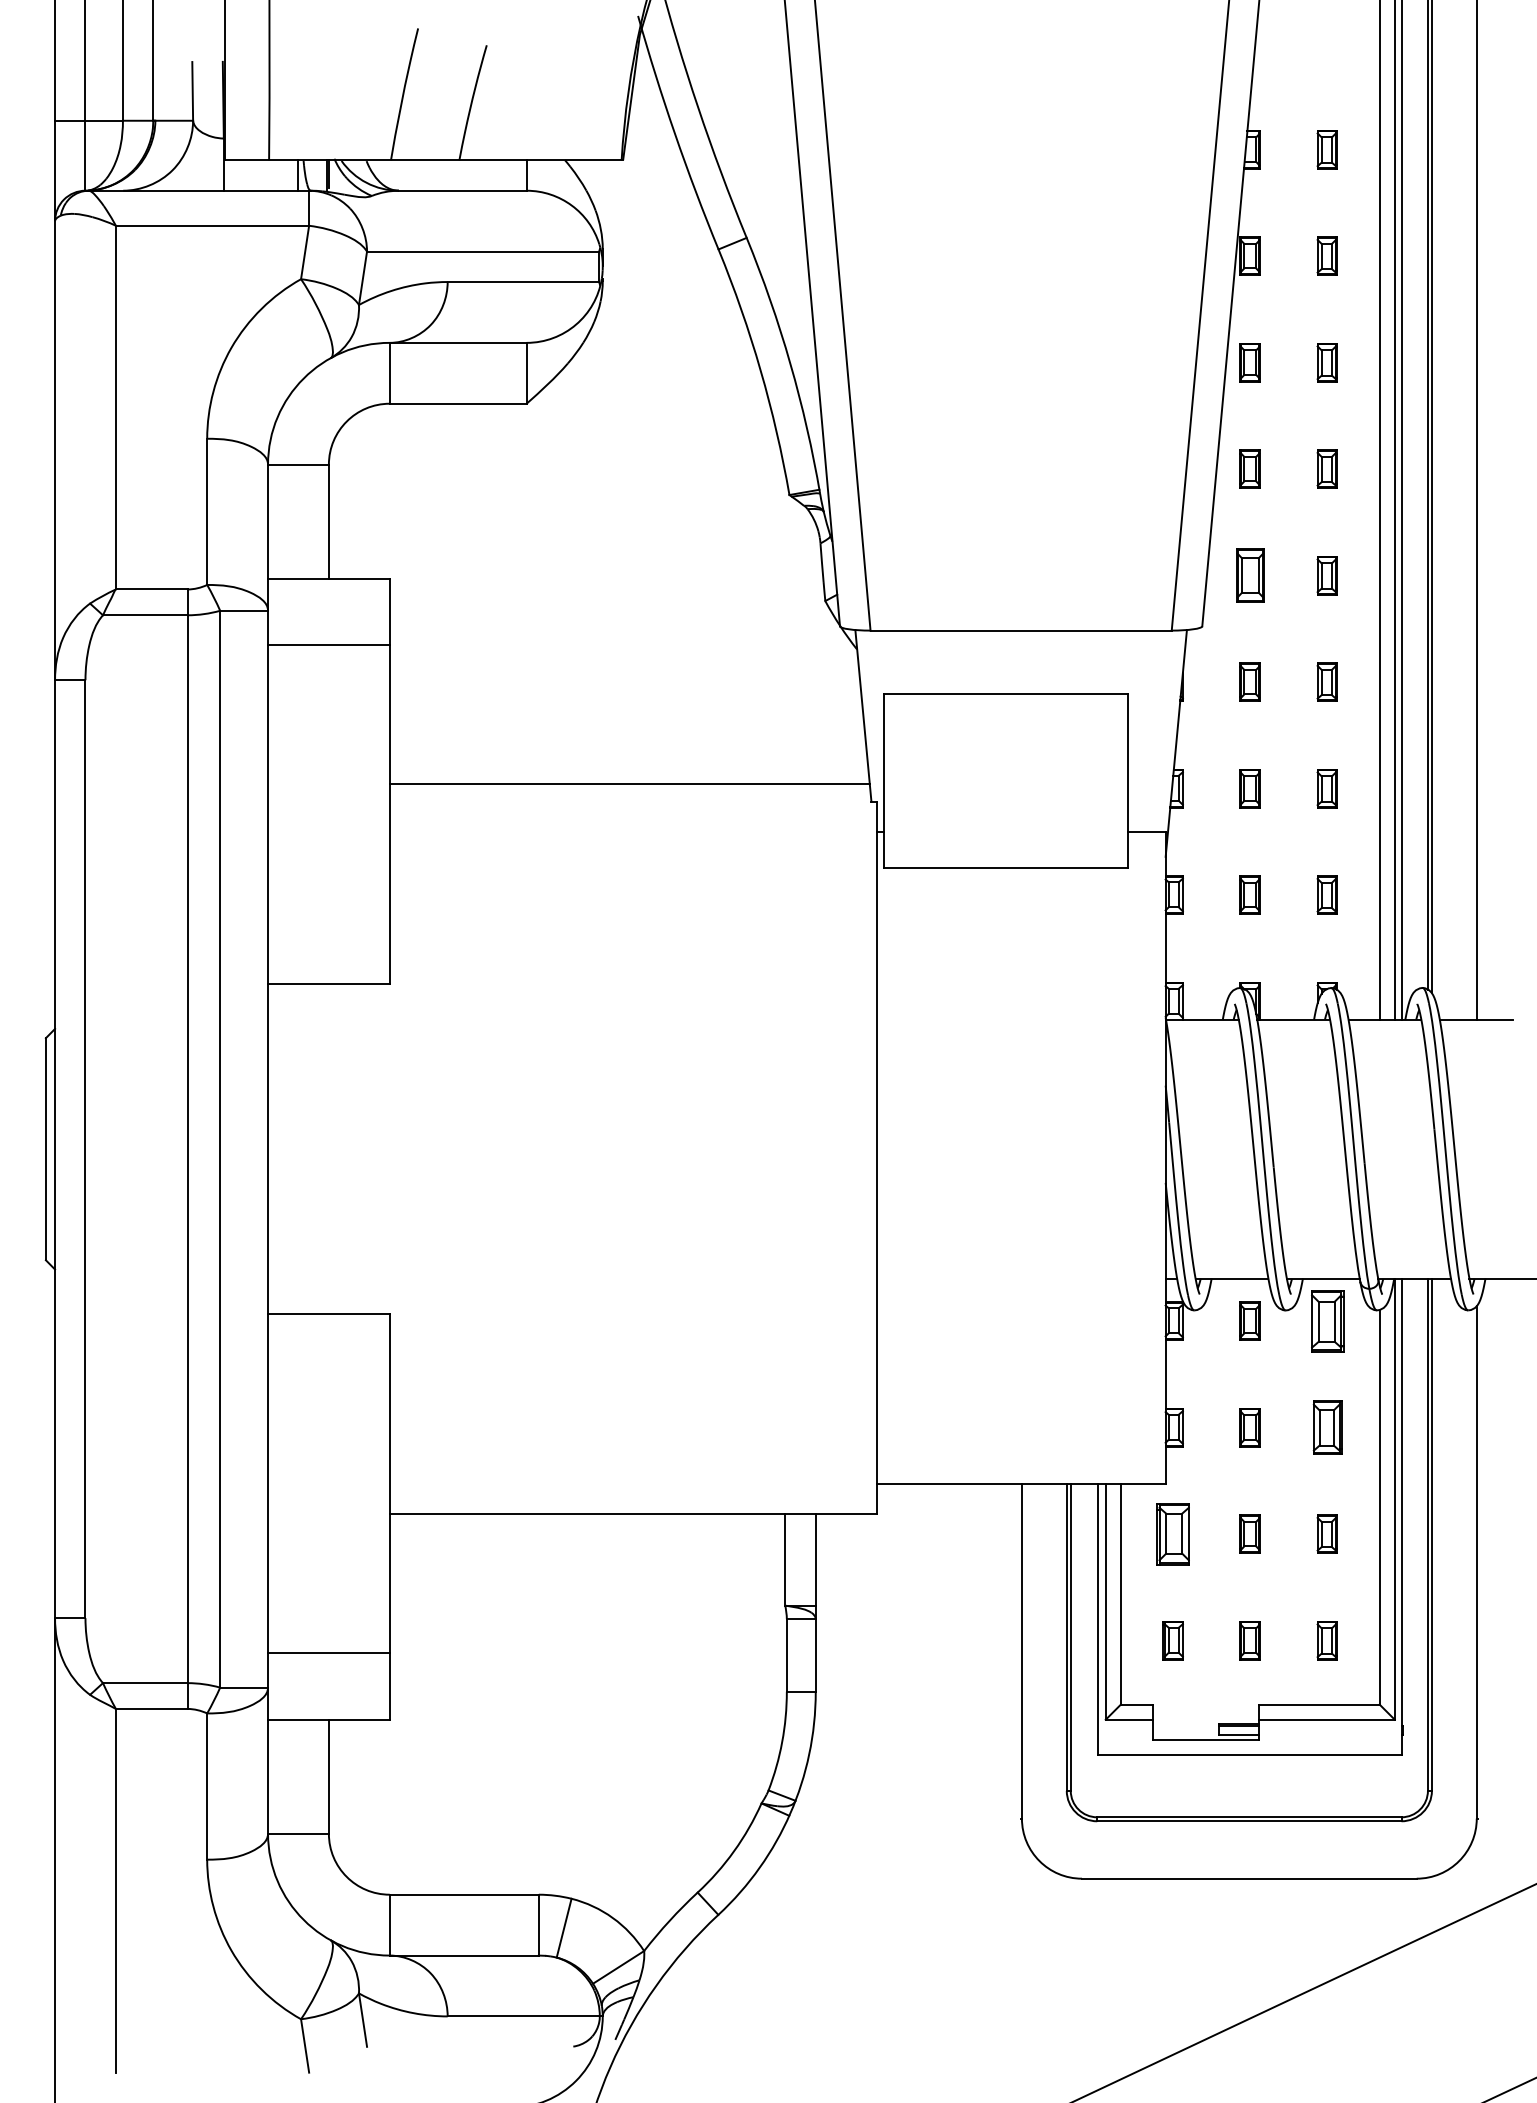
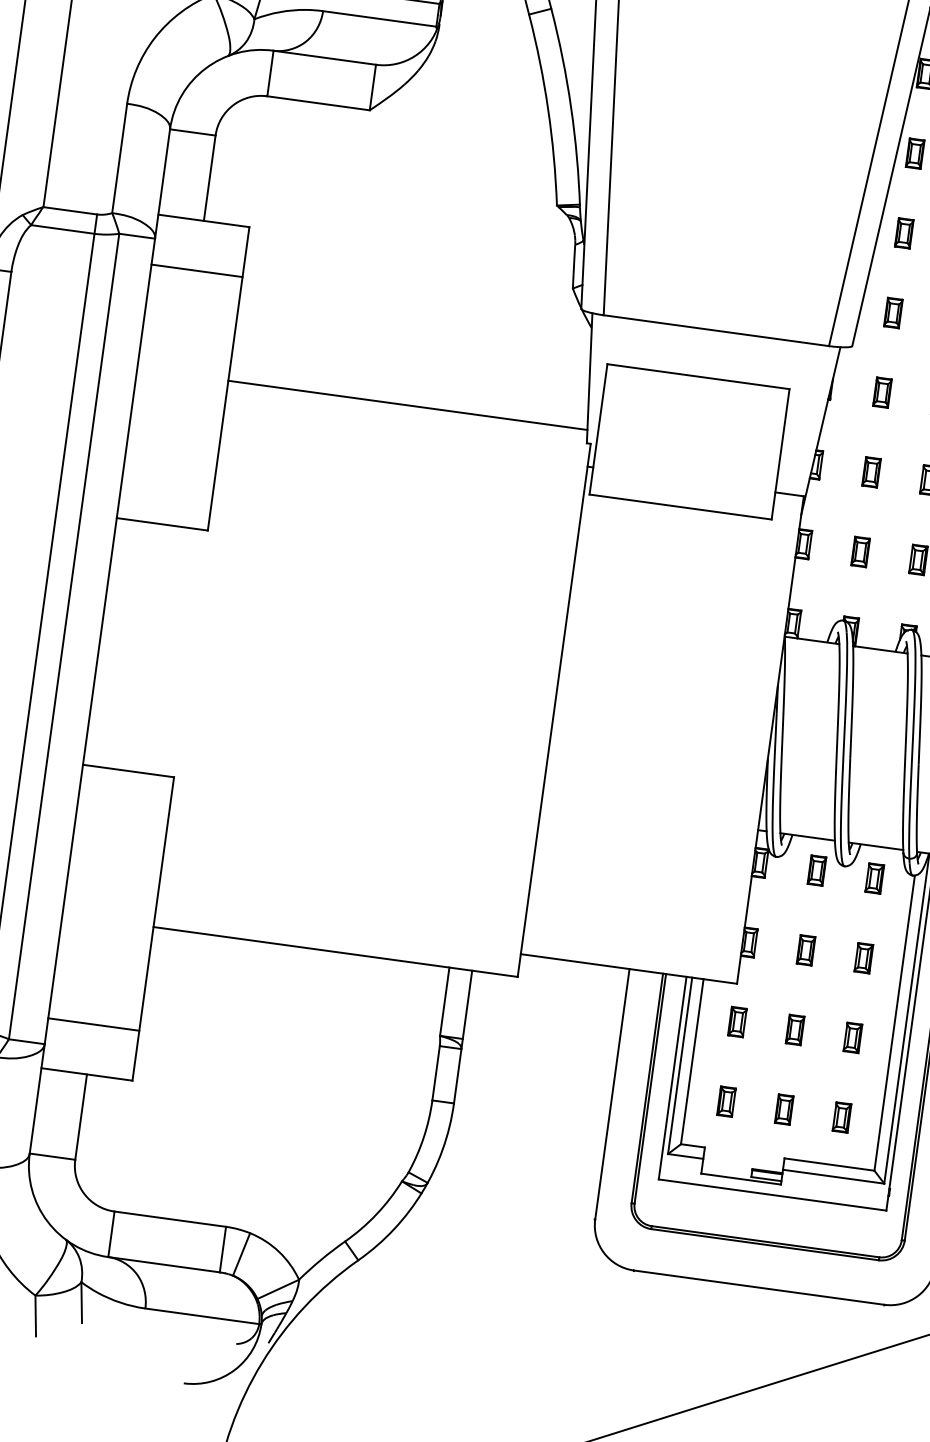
part: (1249, 575) -> (892, 312), size x0.71
part: (1326, 1320) -> (874, 878), size x0.62
part: (1326, 1427) -> (863, 958), size x0.71
part: (1172, 1533) -> (737, 1021), size x0.62

